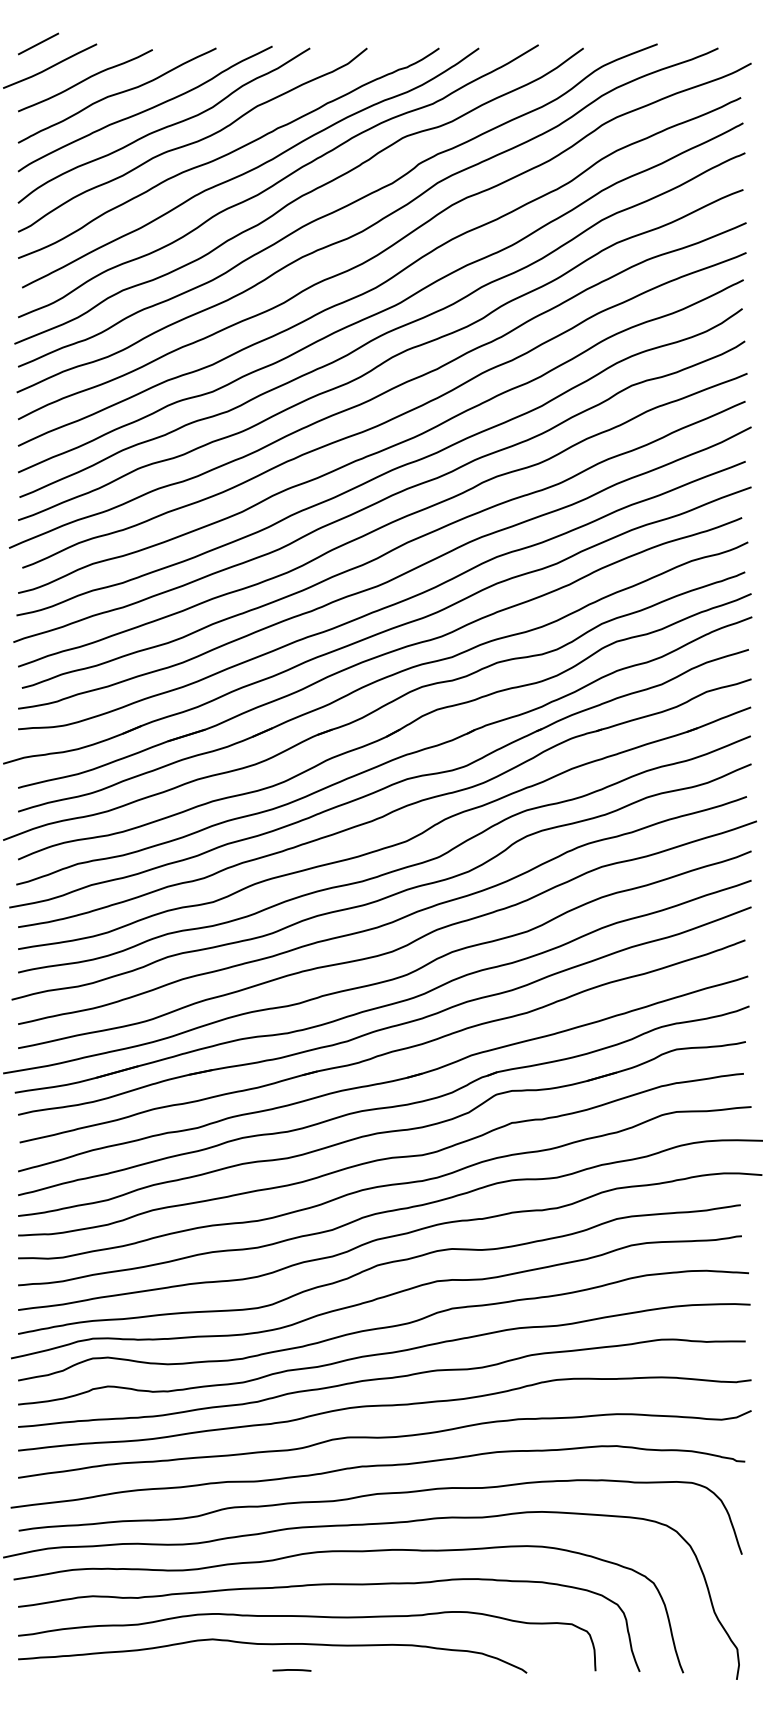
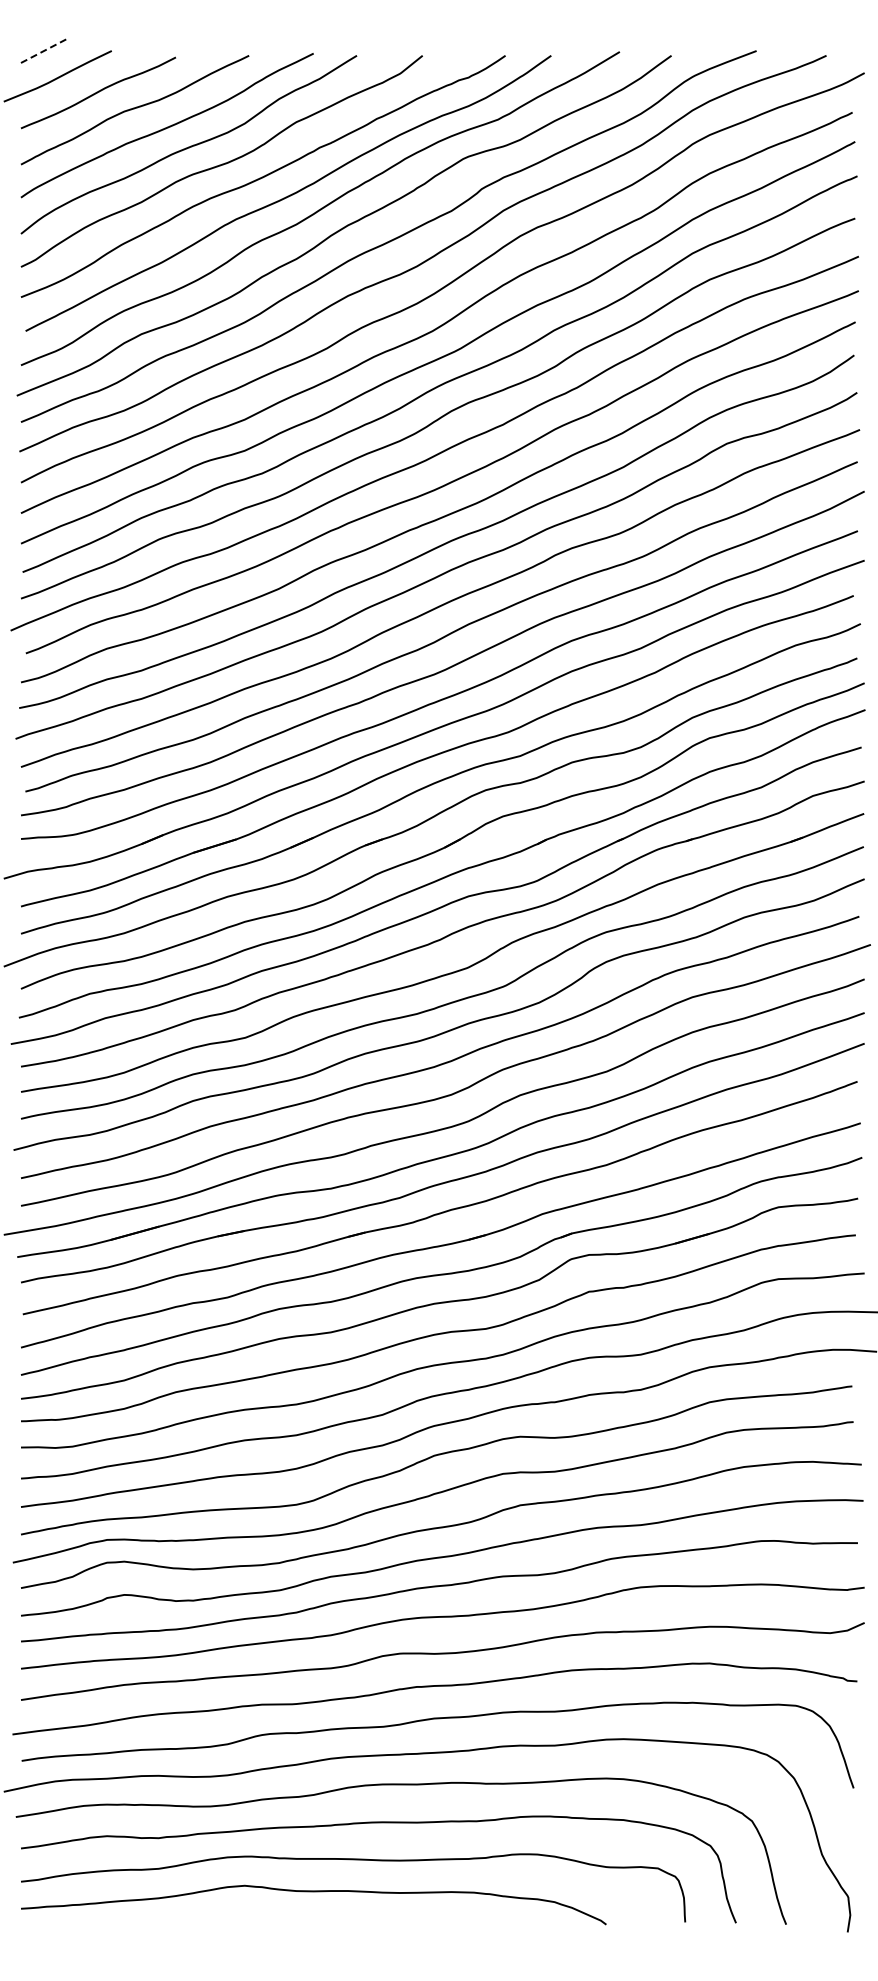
line: (38, 43) -> (44, 50), solid -> dashed
line: (291, 1670) -> (335, 1921), removed

